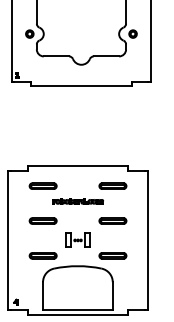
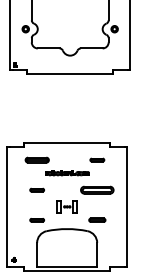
part: (112, 185) -> (96, 159), size x0.6
part: (42, 220) -> (36, 189), size x0.6
part: (112, 220) -> (96, 189), size x1.4
part: (42, 255) -> (36, 219), size x0.6
part: (112, 255) -> (96, 219), size x0.7

